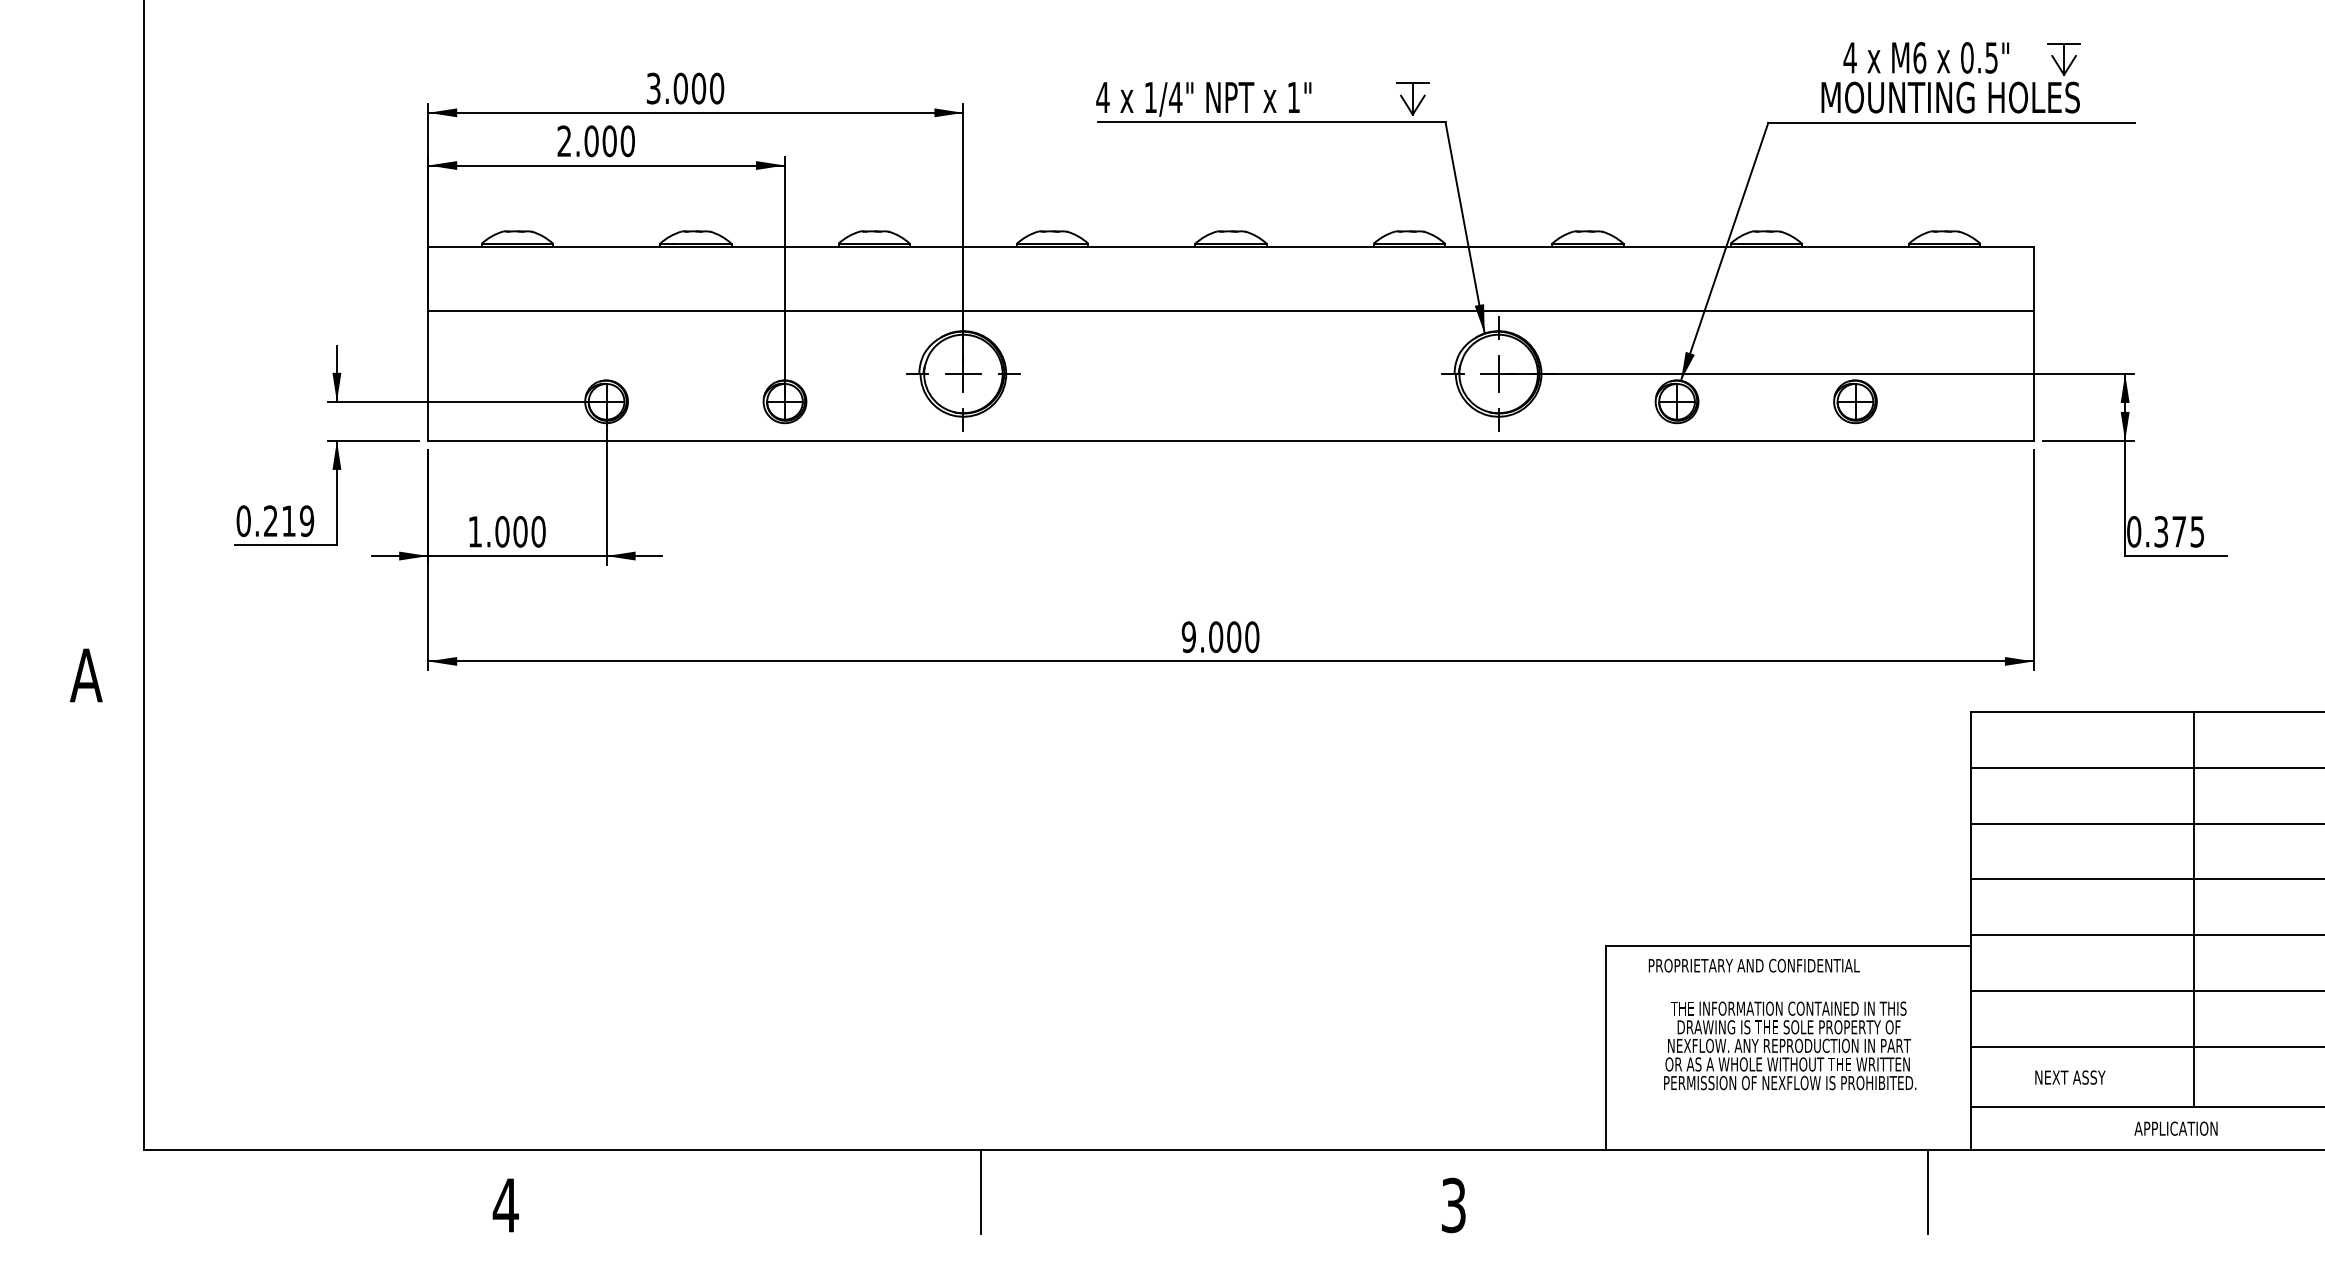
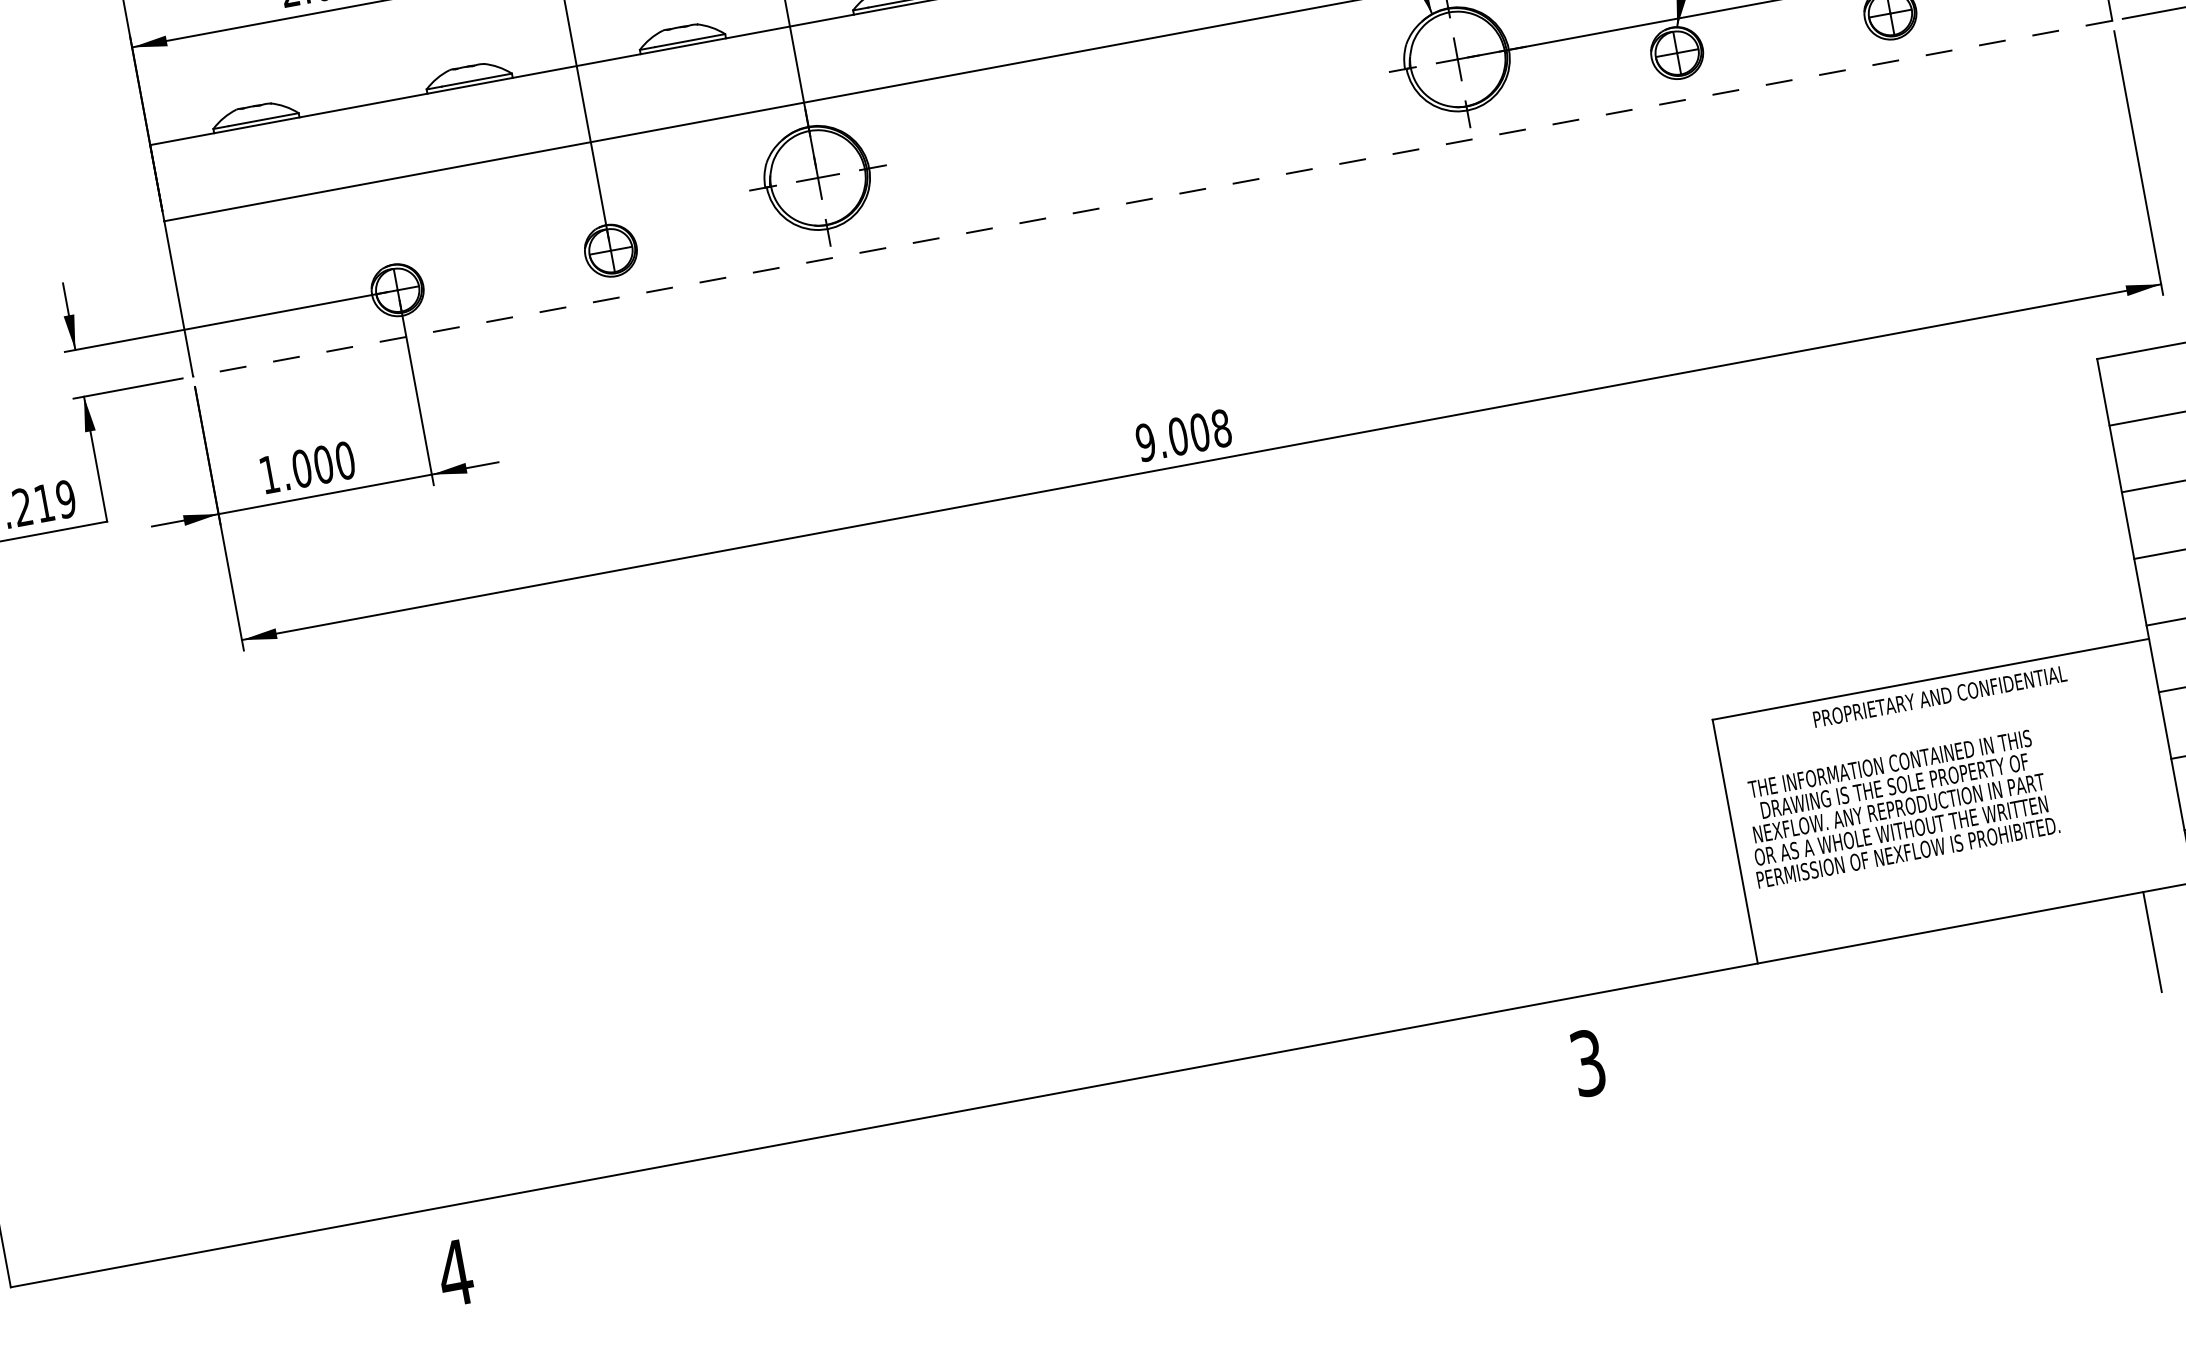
line: (1231, 440) -> (1153, 198), solid -> dashed
text: (1252, 637) -> (1221, 428), 9.000 -> 9.008
text: (1753, 965) -> (1939, 696), moved
text: (1790, 1045) -> (1900, 807), moved
line: (980, 1191) -> (1019, 1151), removed

